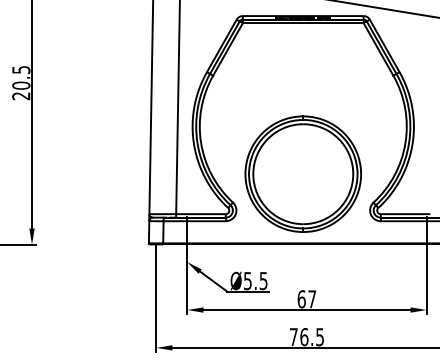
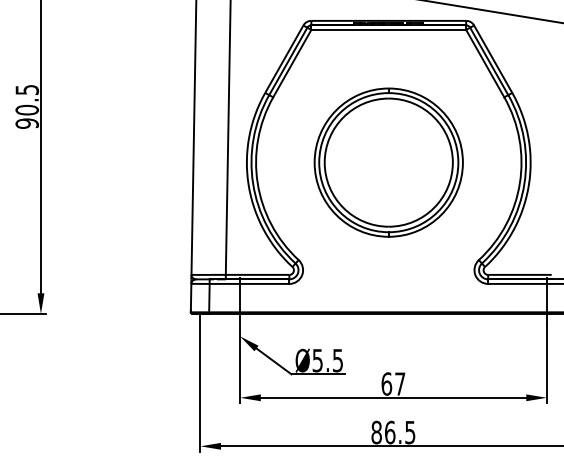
text: (20, 96) -> (26, 123), 20.5 -> 90.5
part: (303, 174) -> (388, 162), moved
text: (293, 337) -> (376, 432), 76.5 -> 86.5

